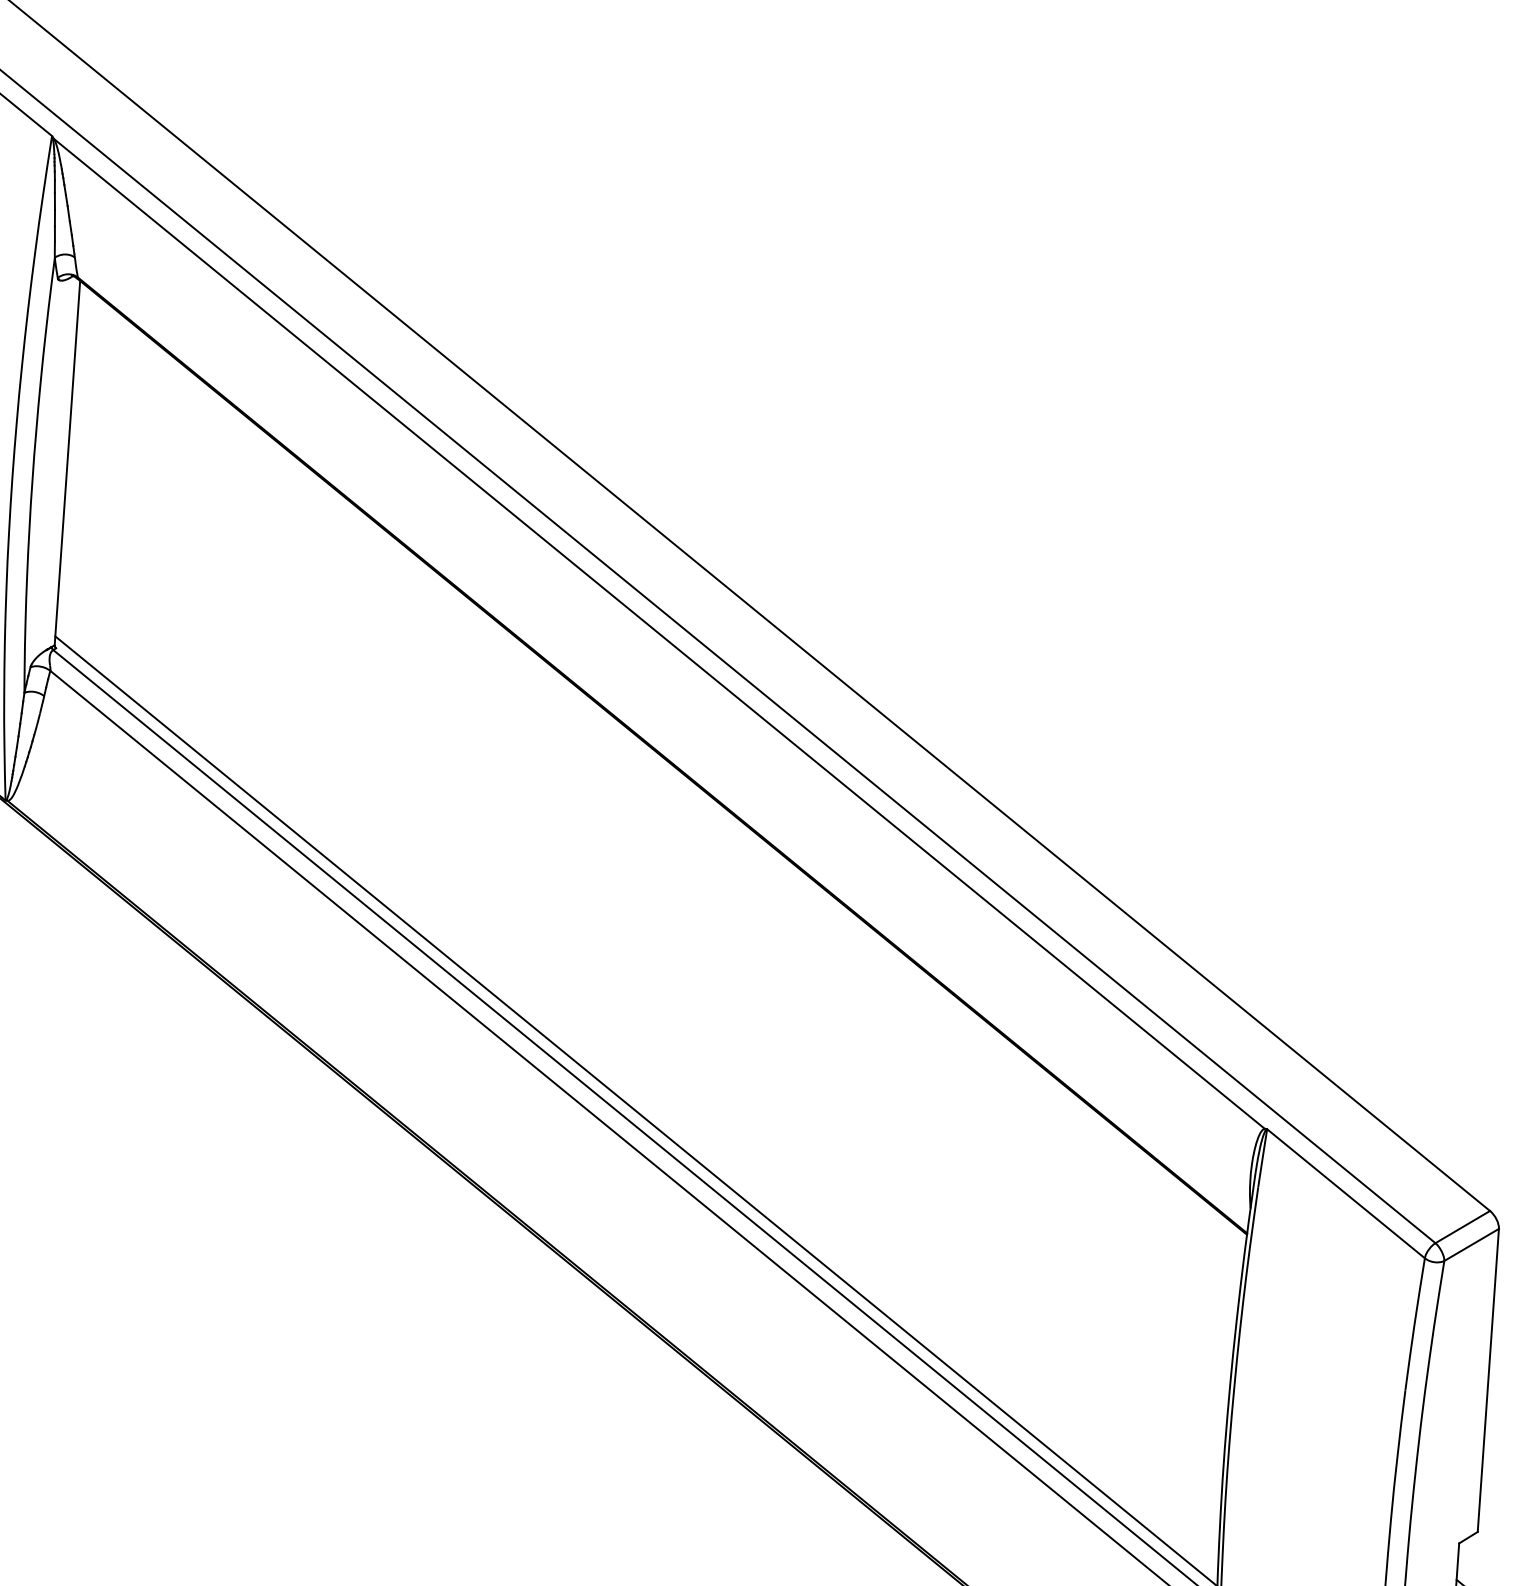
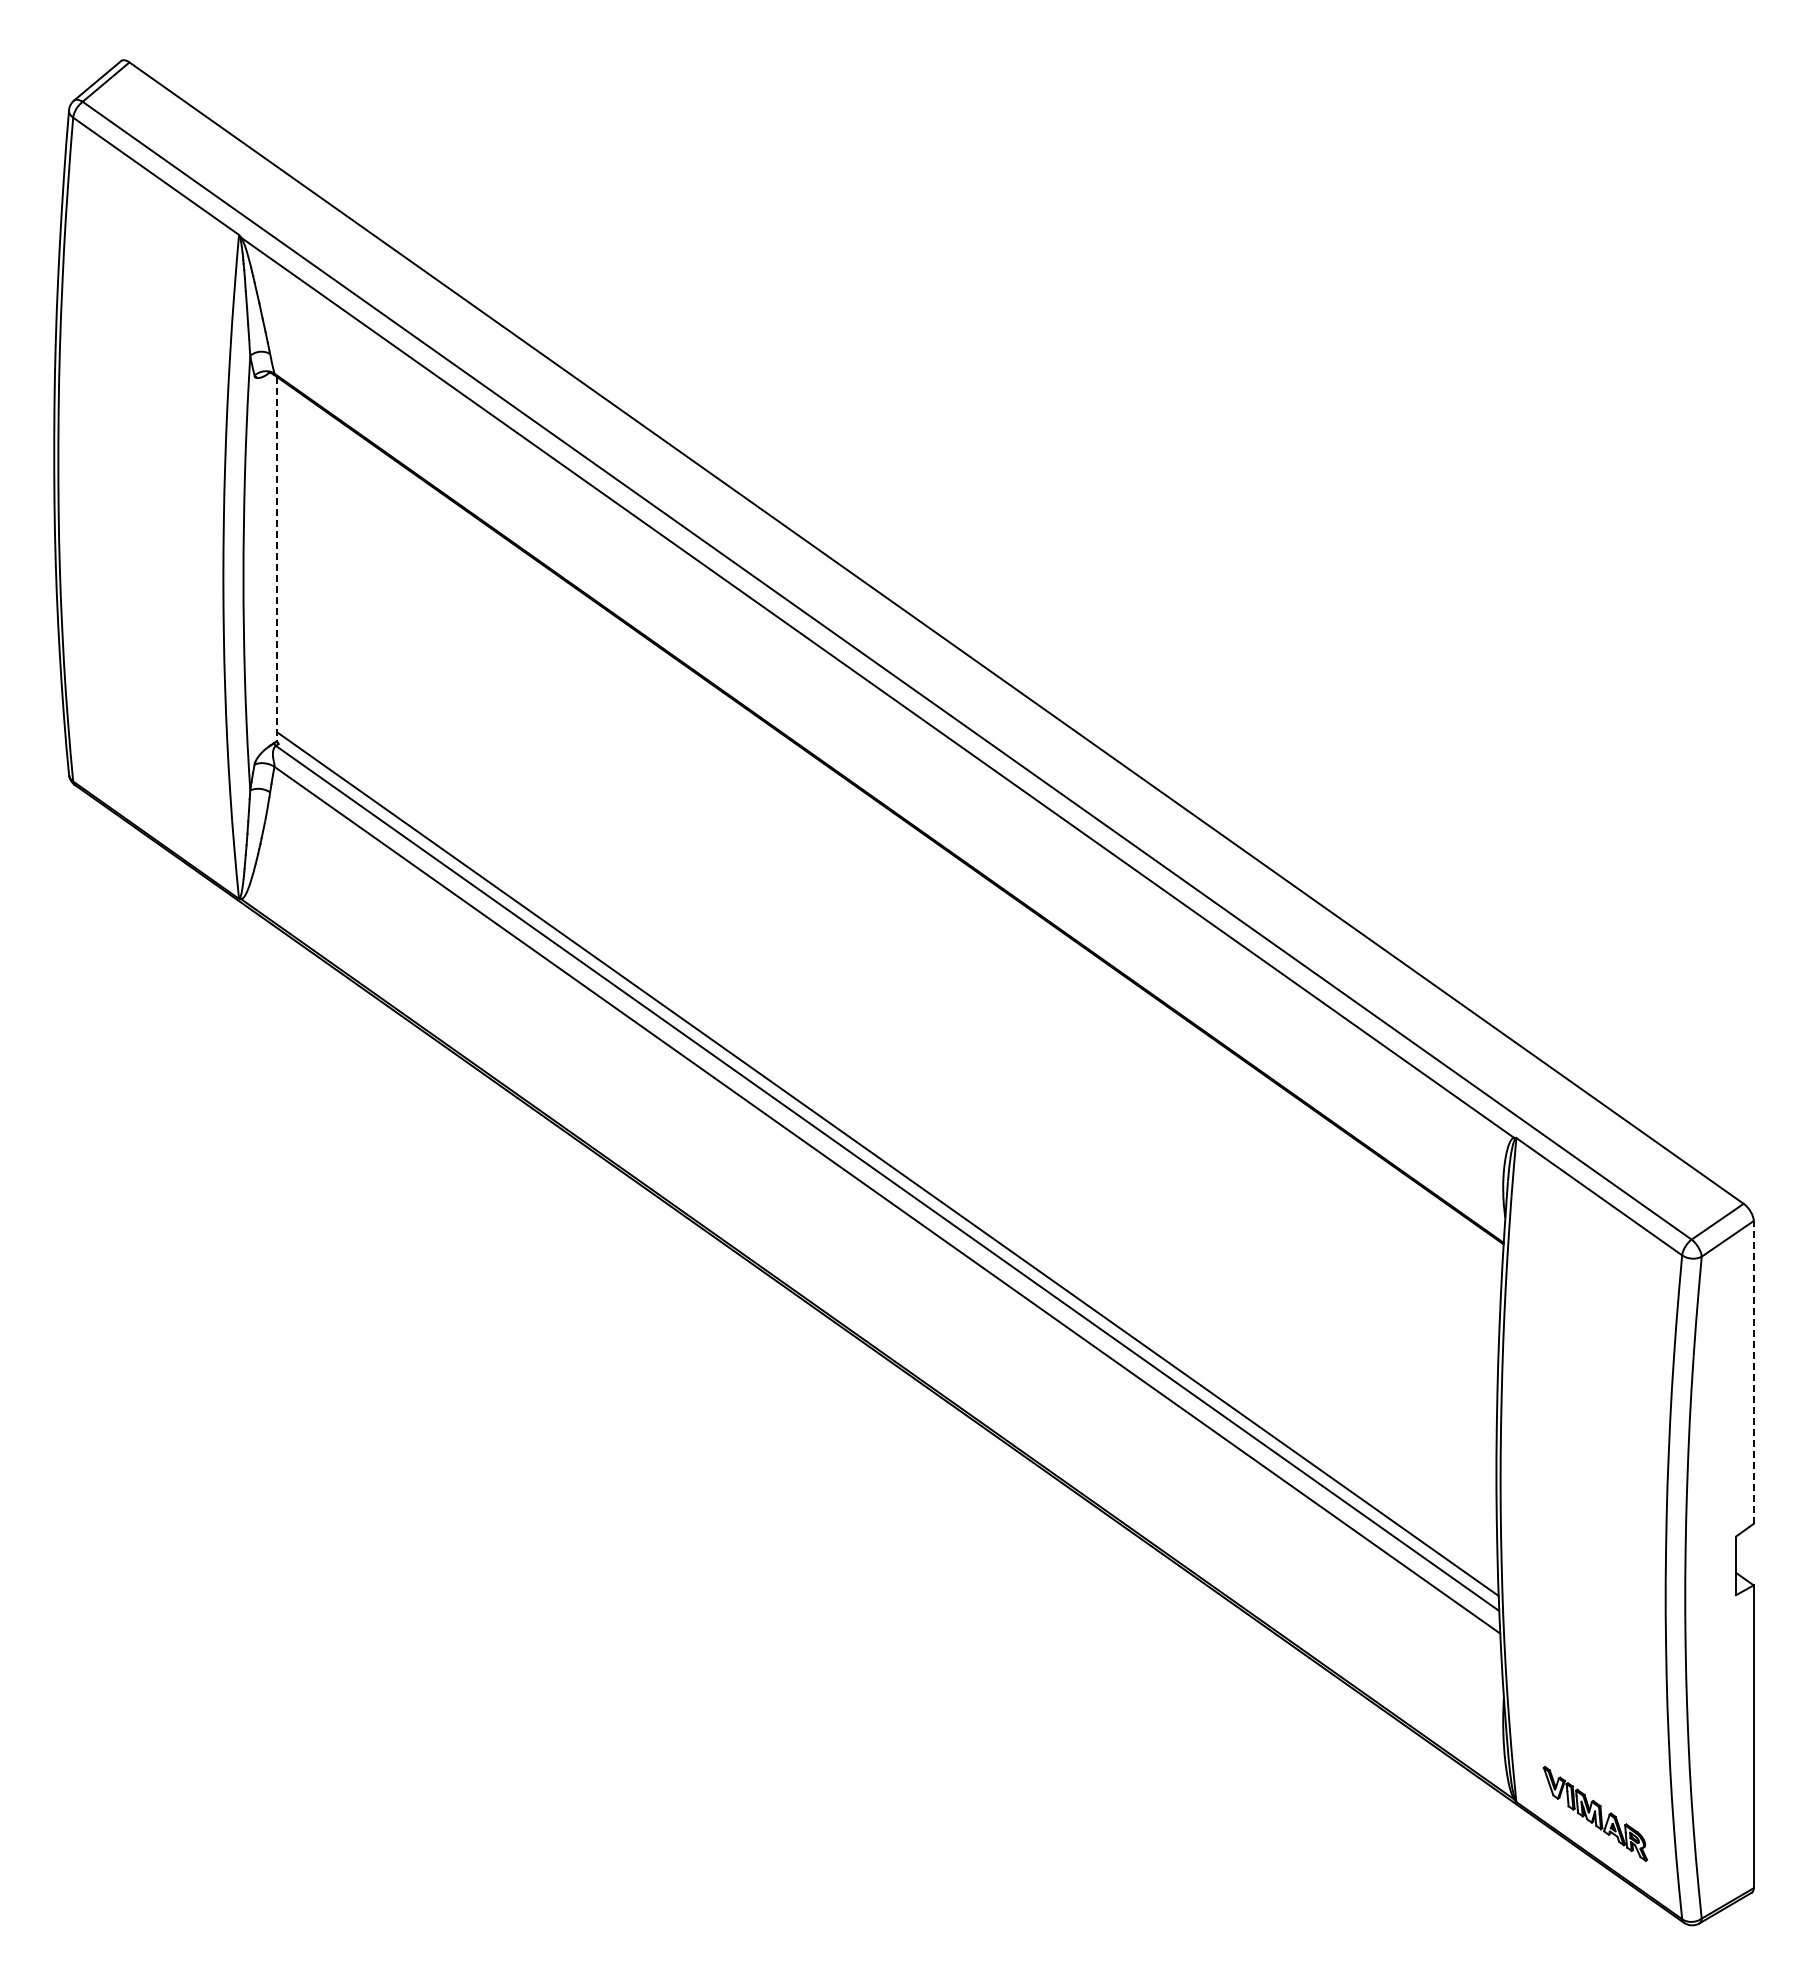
line: (67, 463) -> (277, 559), solid -> dashed
line: (1488, 1379) -> (1753, 1371), solid -> dashed

